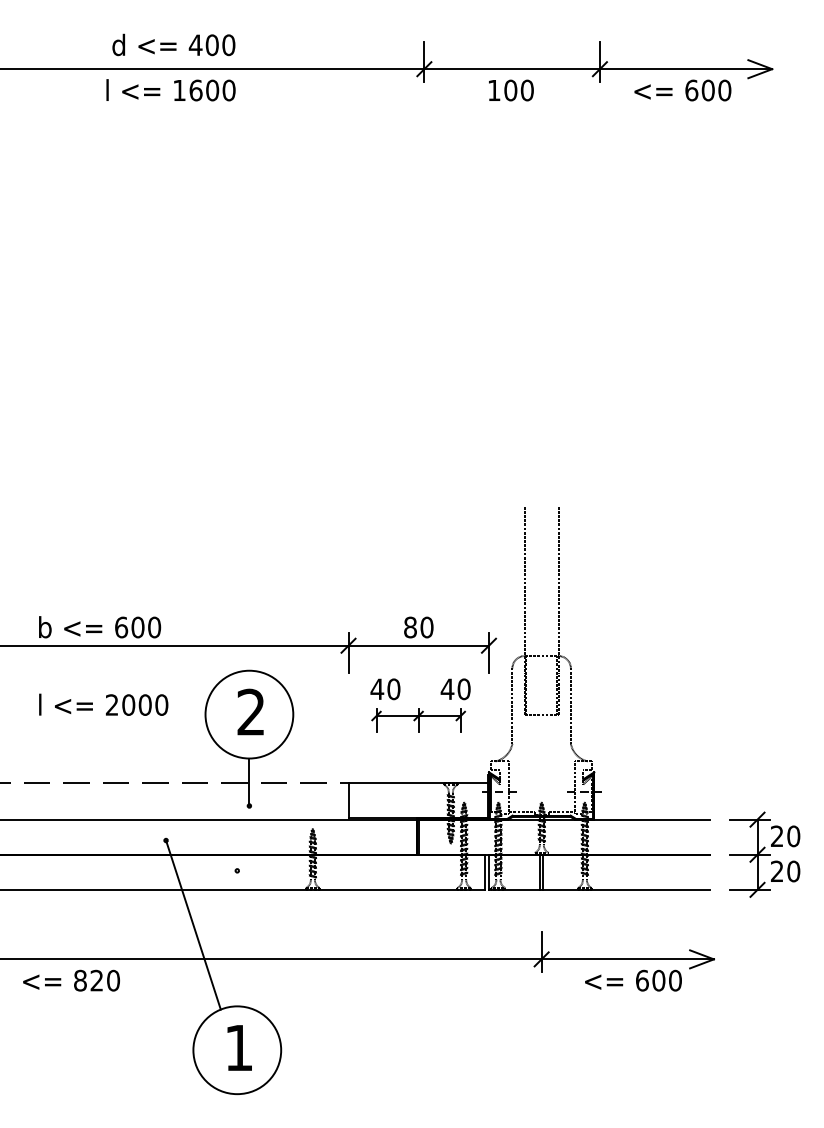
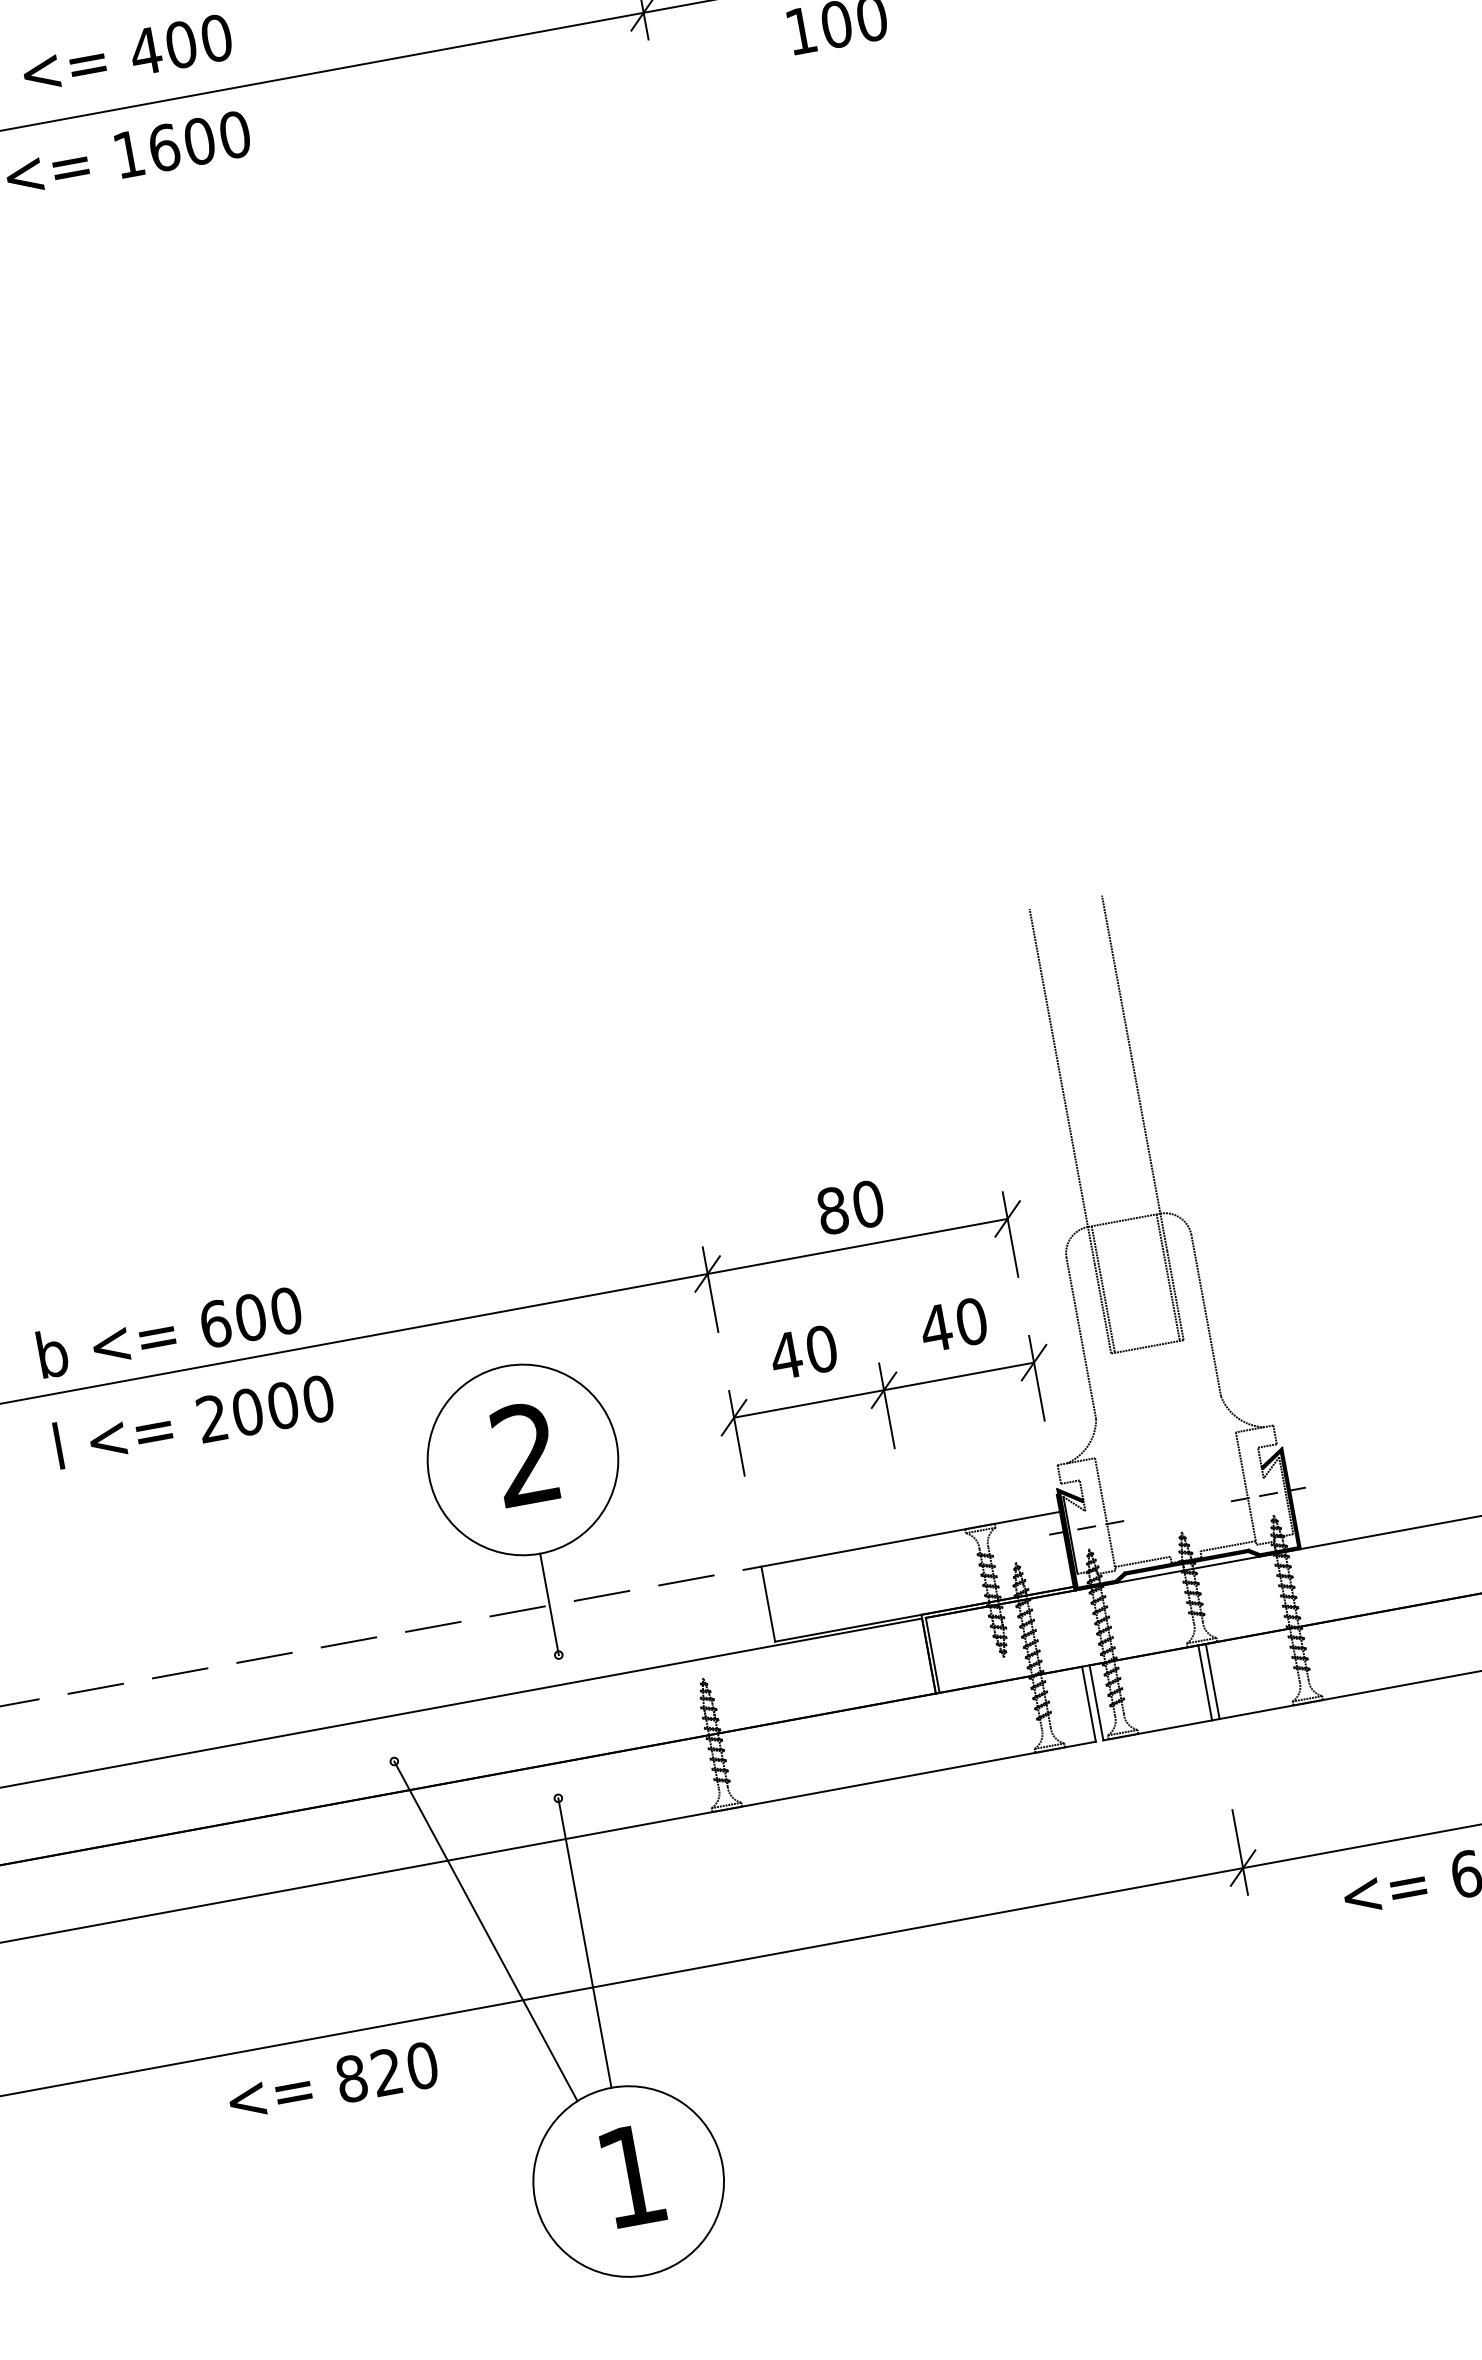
text: (103, 704) -> (193, 1420), moved
part: (418, 720) -> (886, 1406), size x1.67
line: (237, 938) -> (585, 1942), added
text: (71, 980) -> (332, 2081), moved

